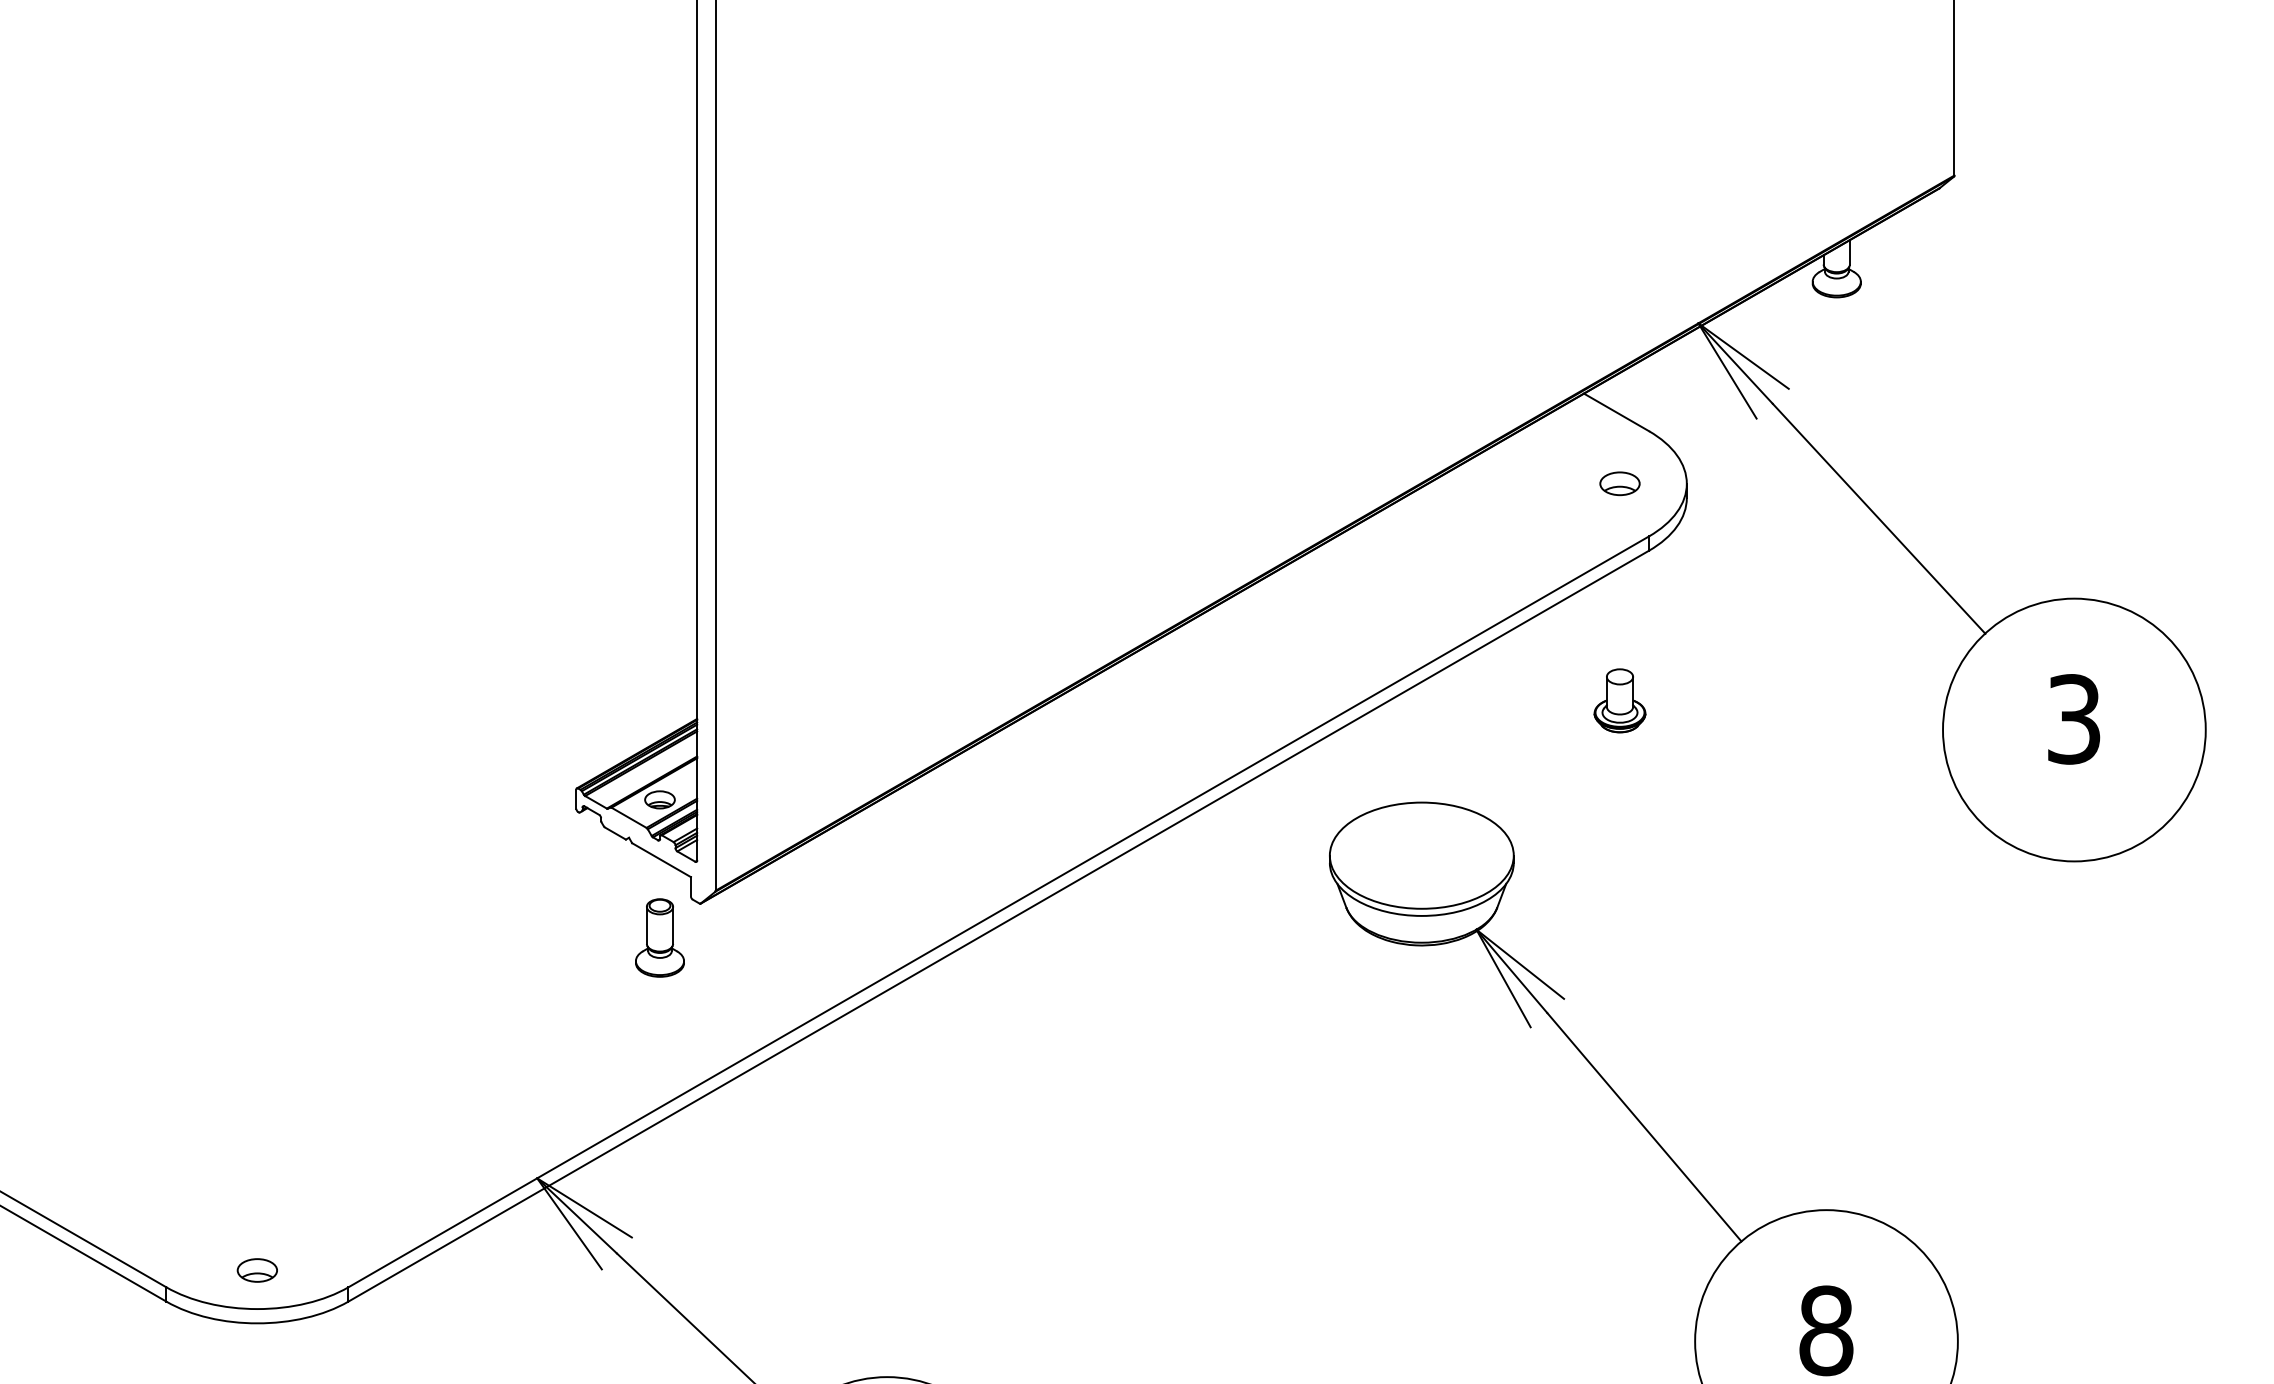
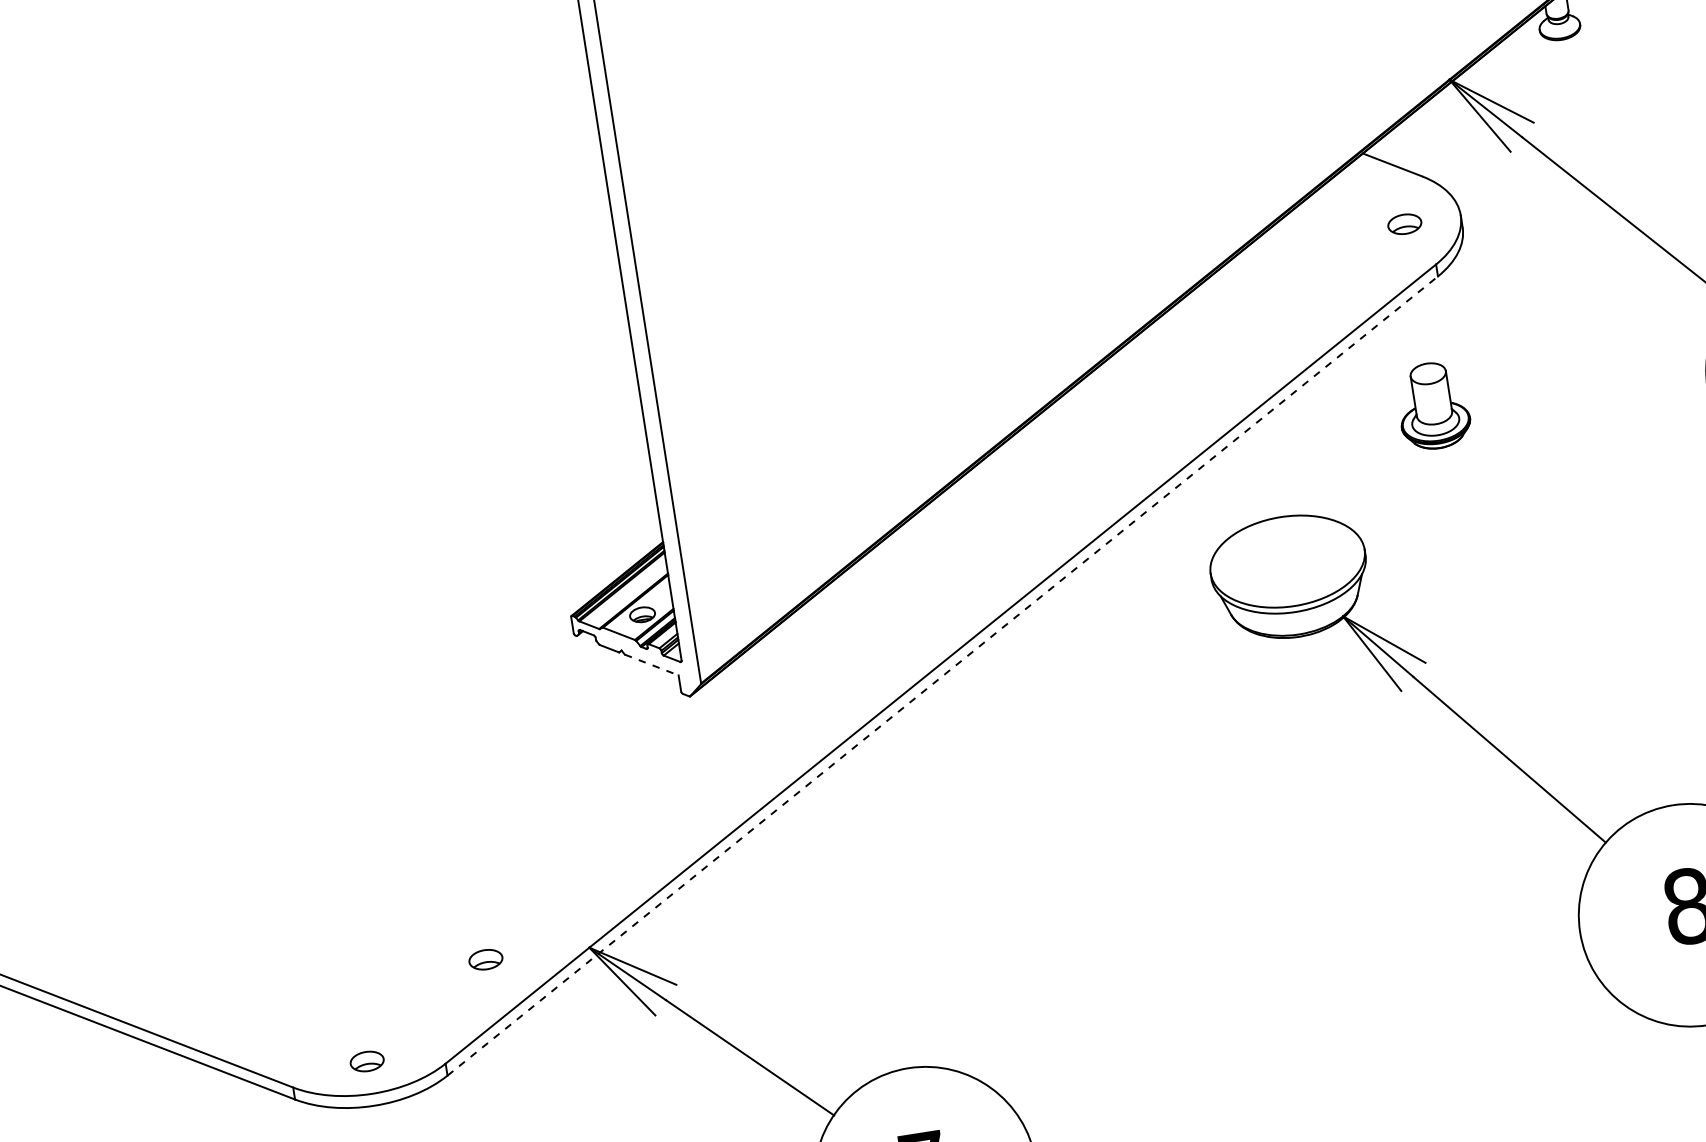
part: (1619, 700) -> (1432, 405), size x1.6
line: (661, 860) -> (651, 665), solid -> dashed
line: (998, 926) -> (942, 676), solid -> dashed
part: (659, 937) -> (660, 730), removed
part: (413, 1173) -> (485, 959), added

